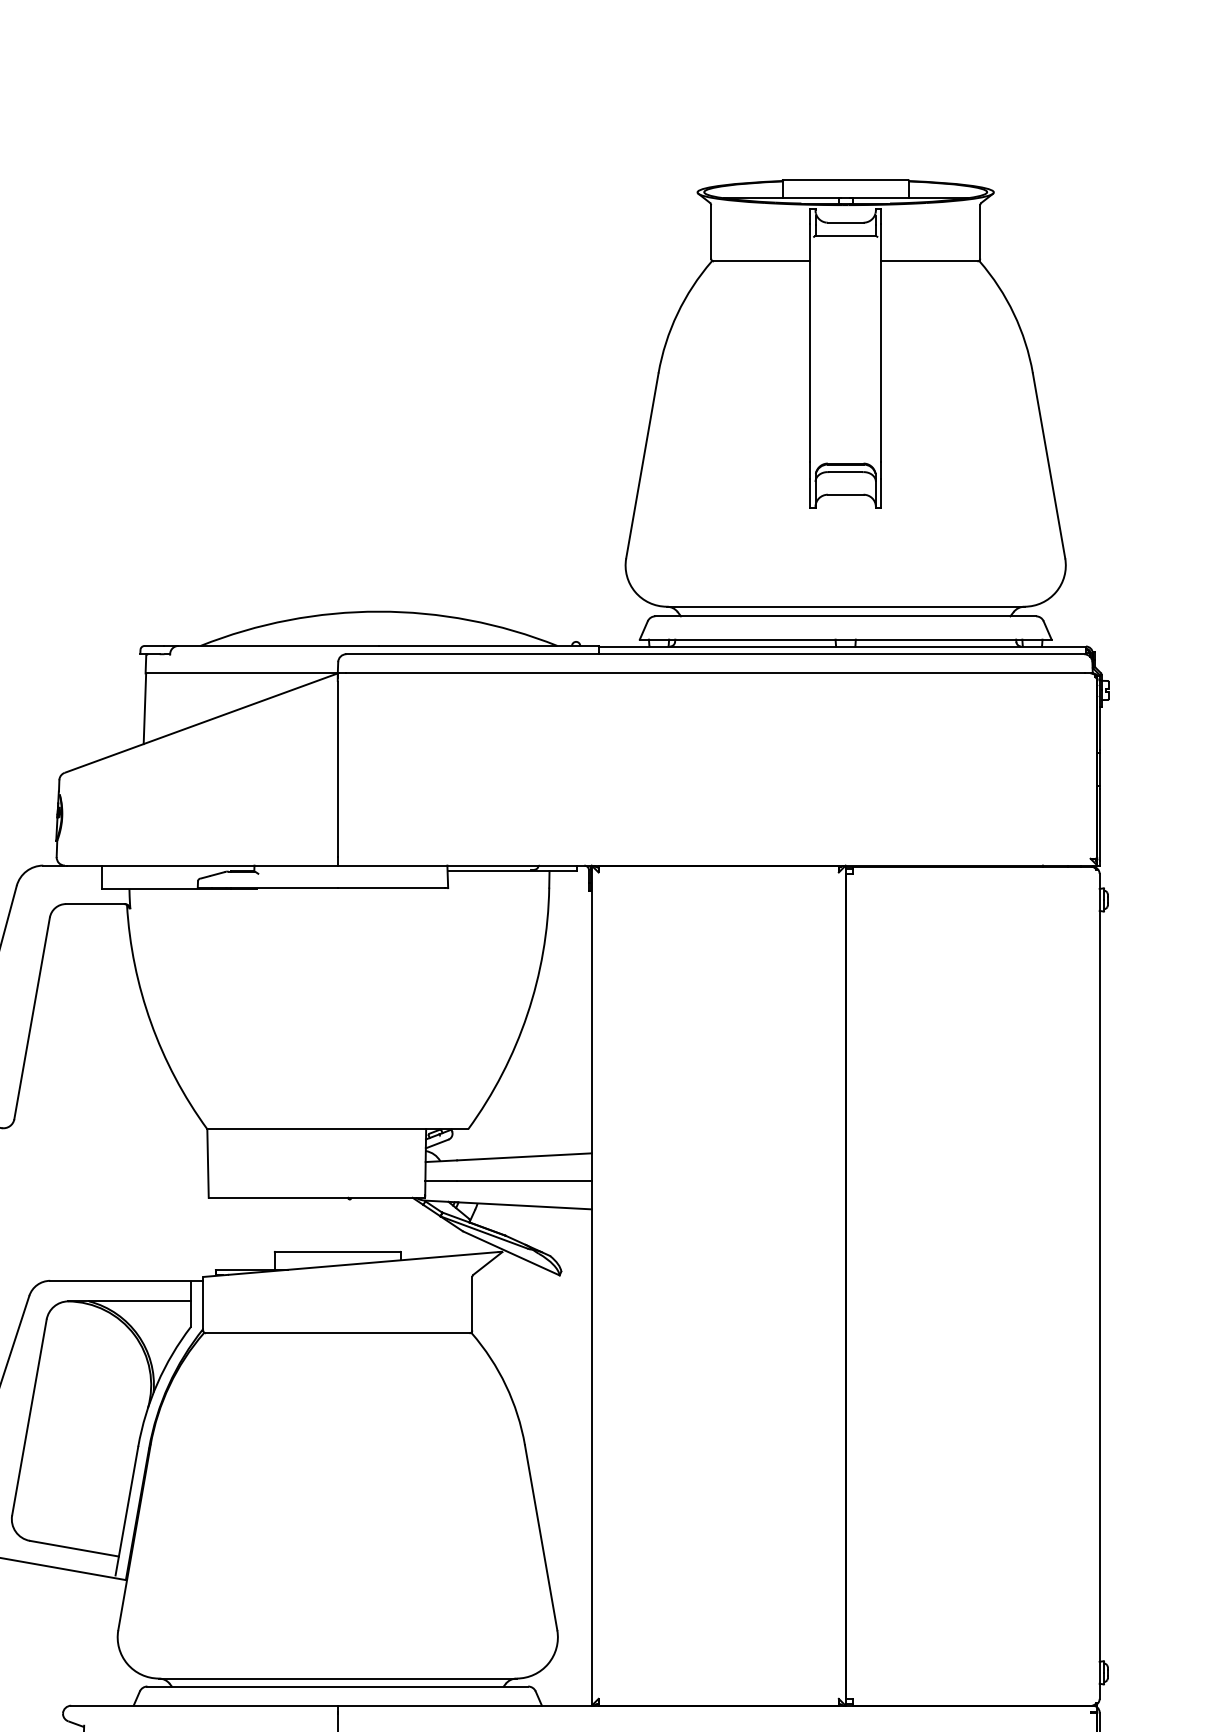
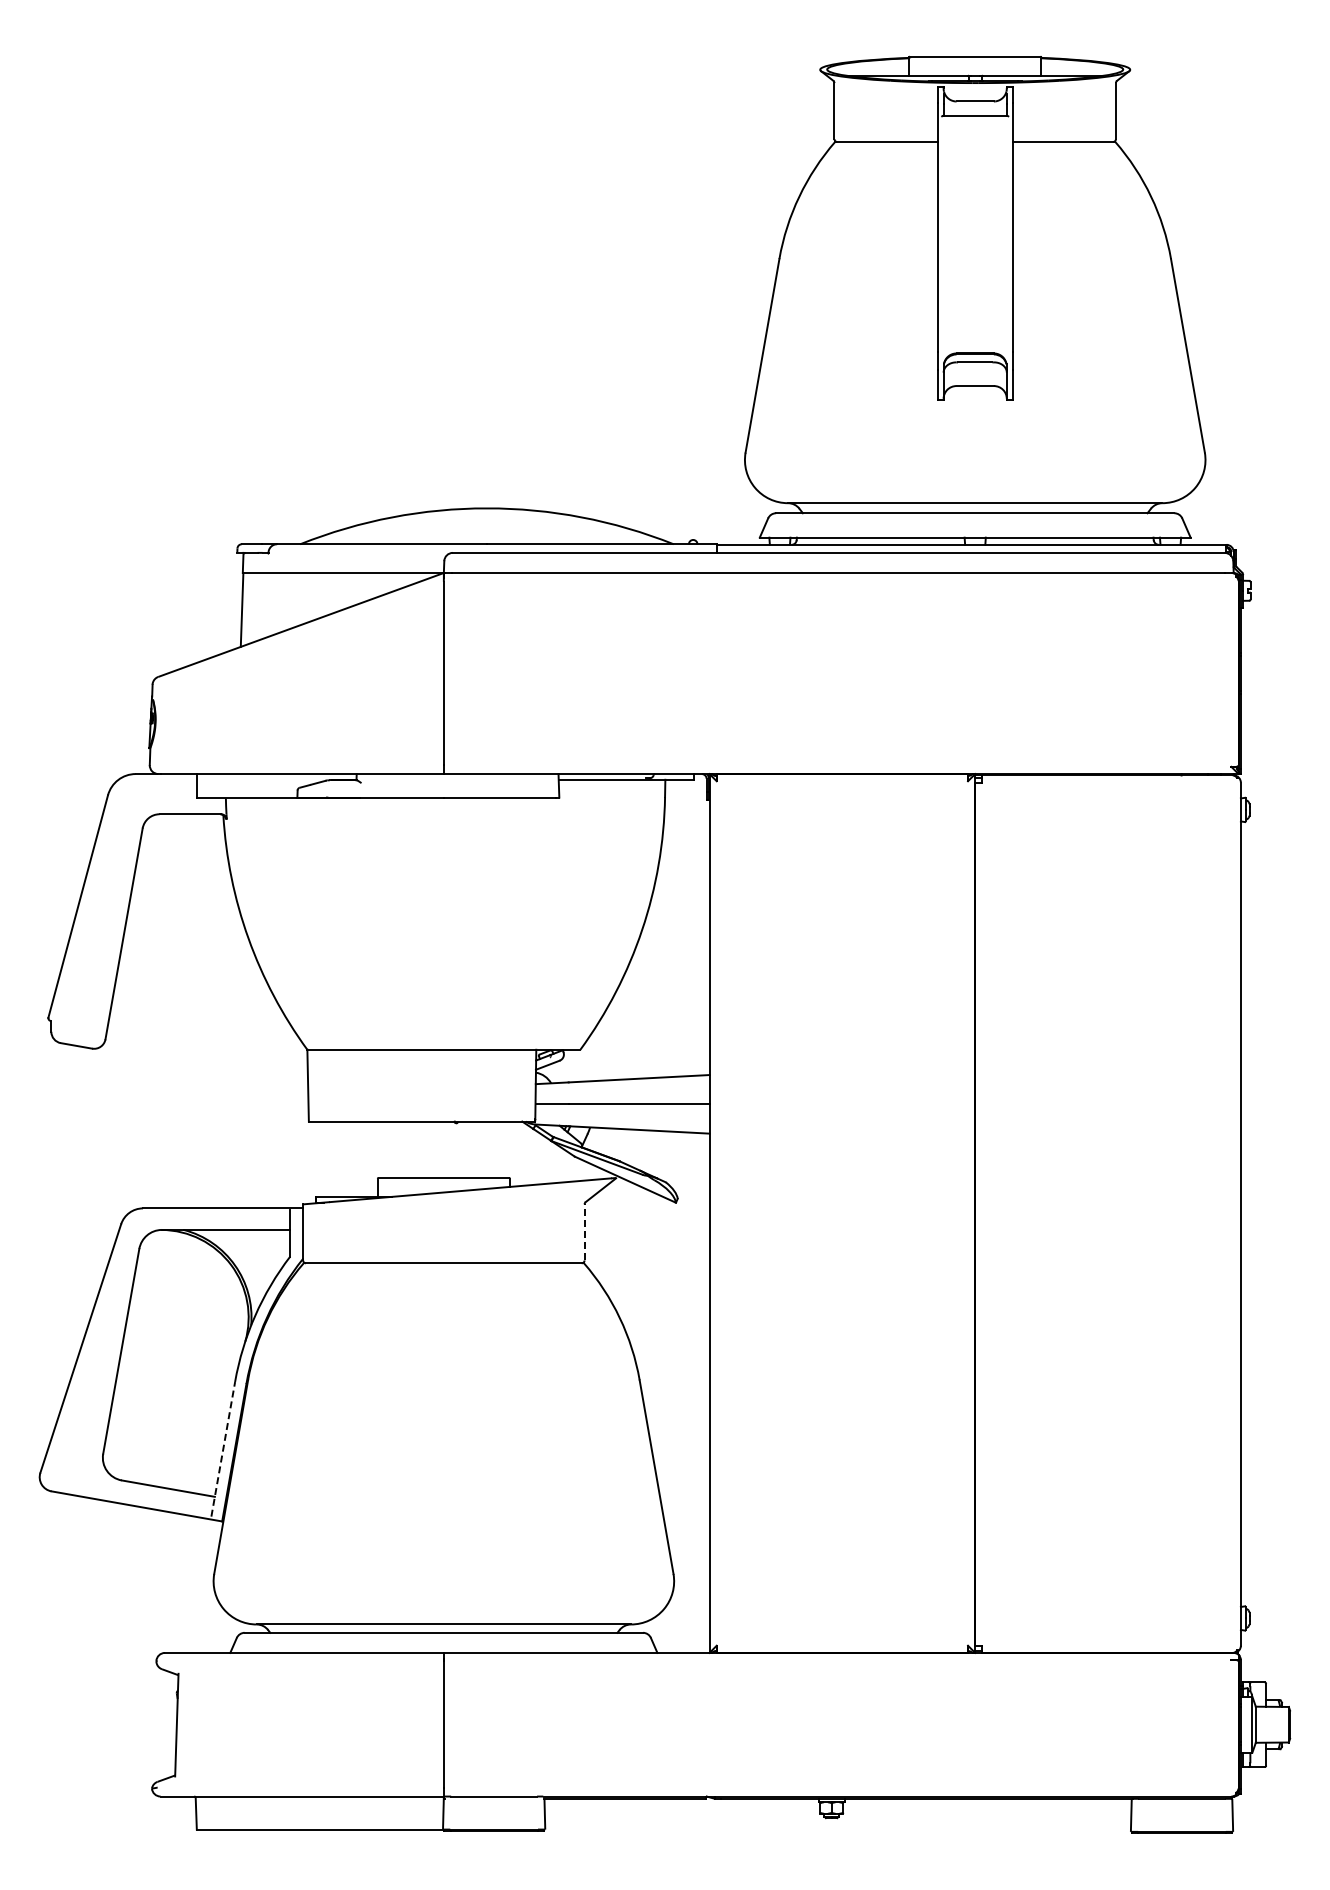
line: (472, 1302) -> (584, 1231), solid -> dashed
line: (127, 1510) -> (223, 1448), solid -> dashed

